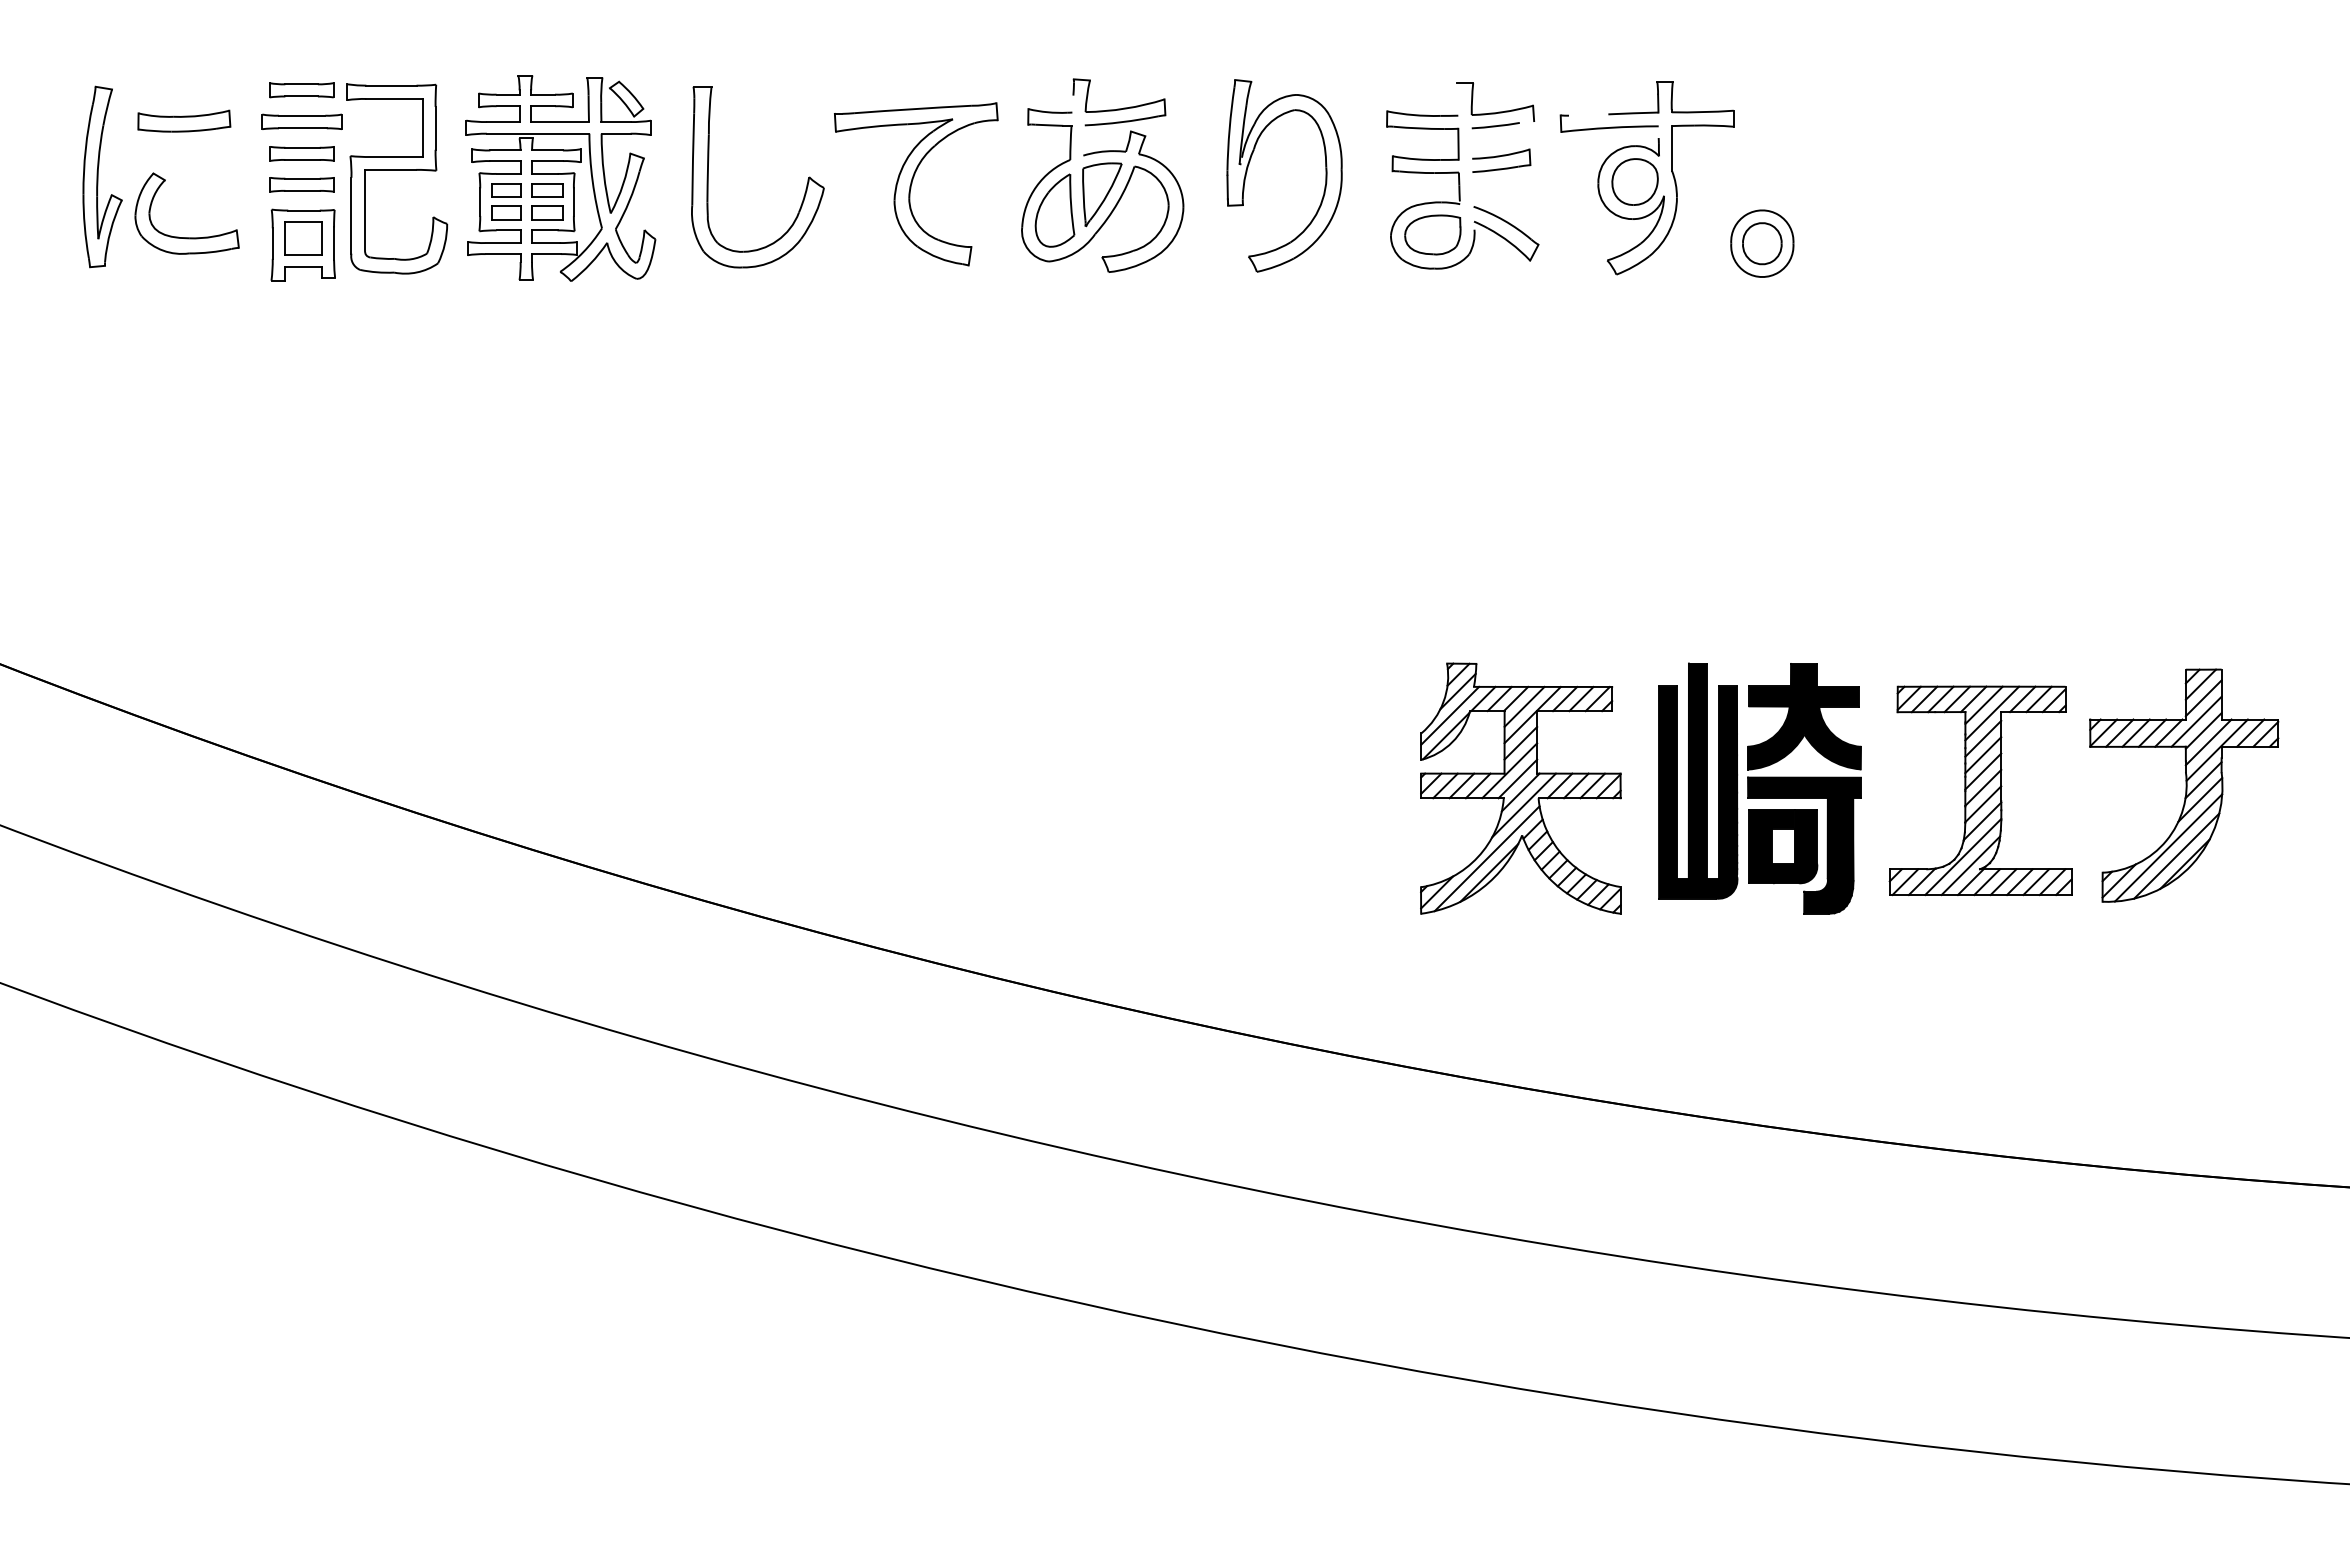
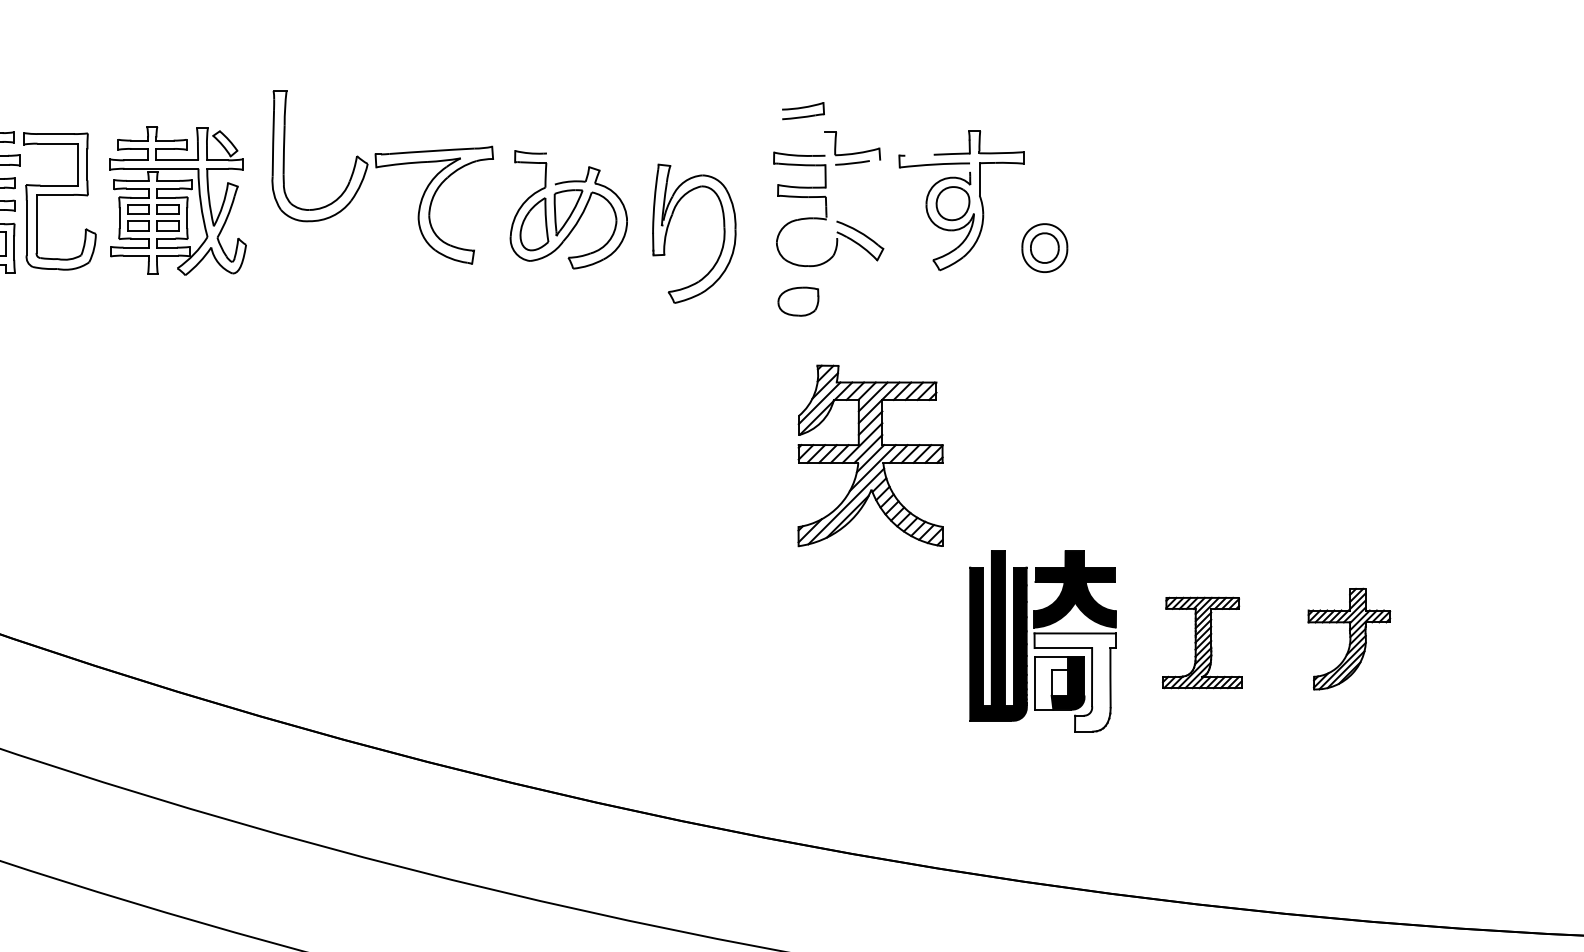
part: (1119, 102) -> (580, 146), removed
part: (1501, 160) -> (803, 110), moved
part: (1249, 164) -> (669, 225), moved
part: (708, 177) -> (284, 156), moved
part: (1432, 234) -> (798, 301), moved
part: (2184, 785) -> (1349, 639), size x0.6
part: (1520, 788) -> (870, 455), moved
part: (1980, 790) -> (1202, 642), size x0.6
fill: (1804, 845) -> (1075, 682), removed
fill: (1771, 846) -> (1051, 683), removed

